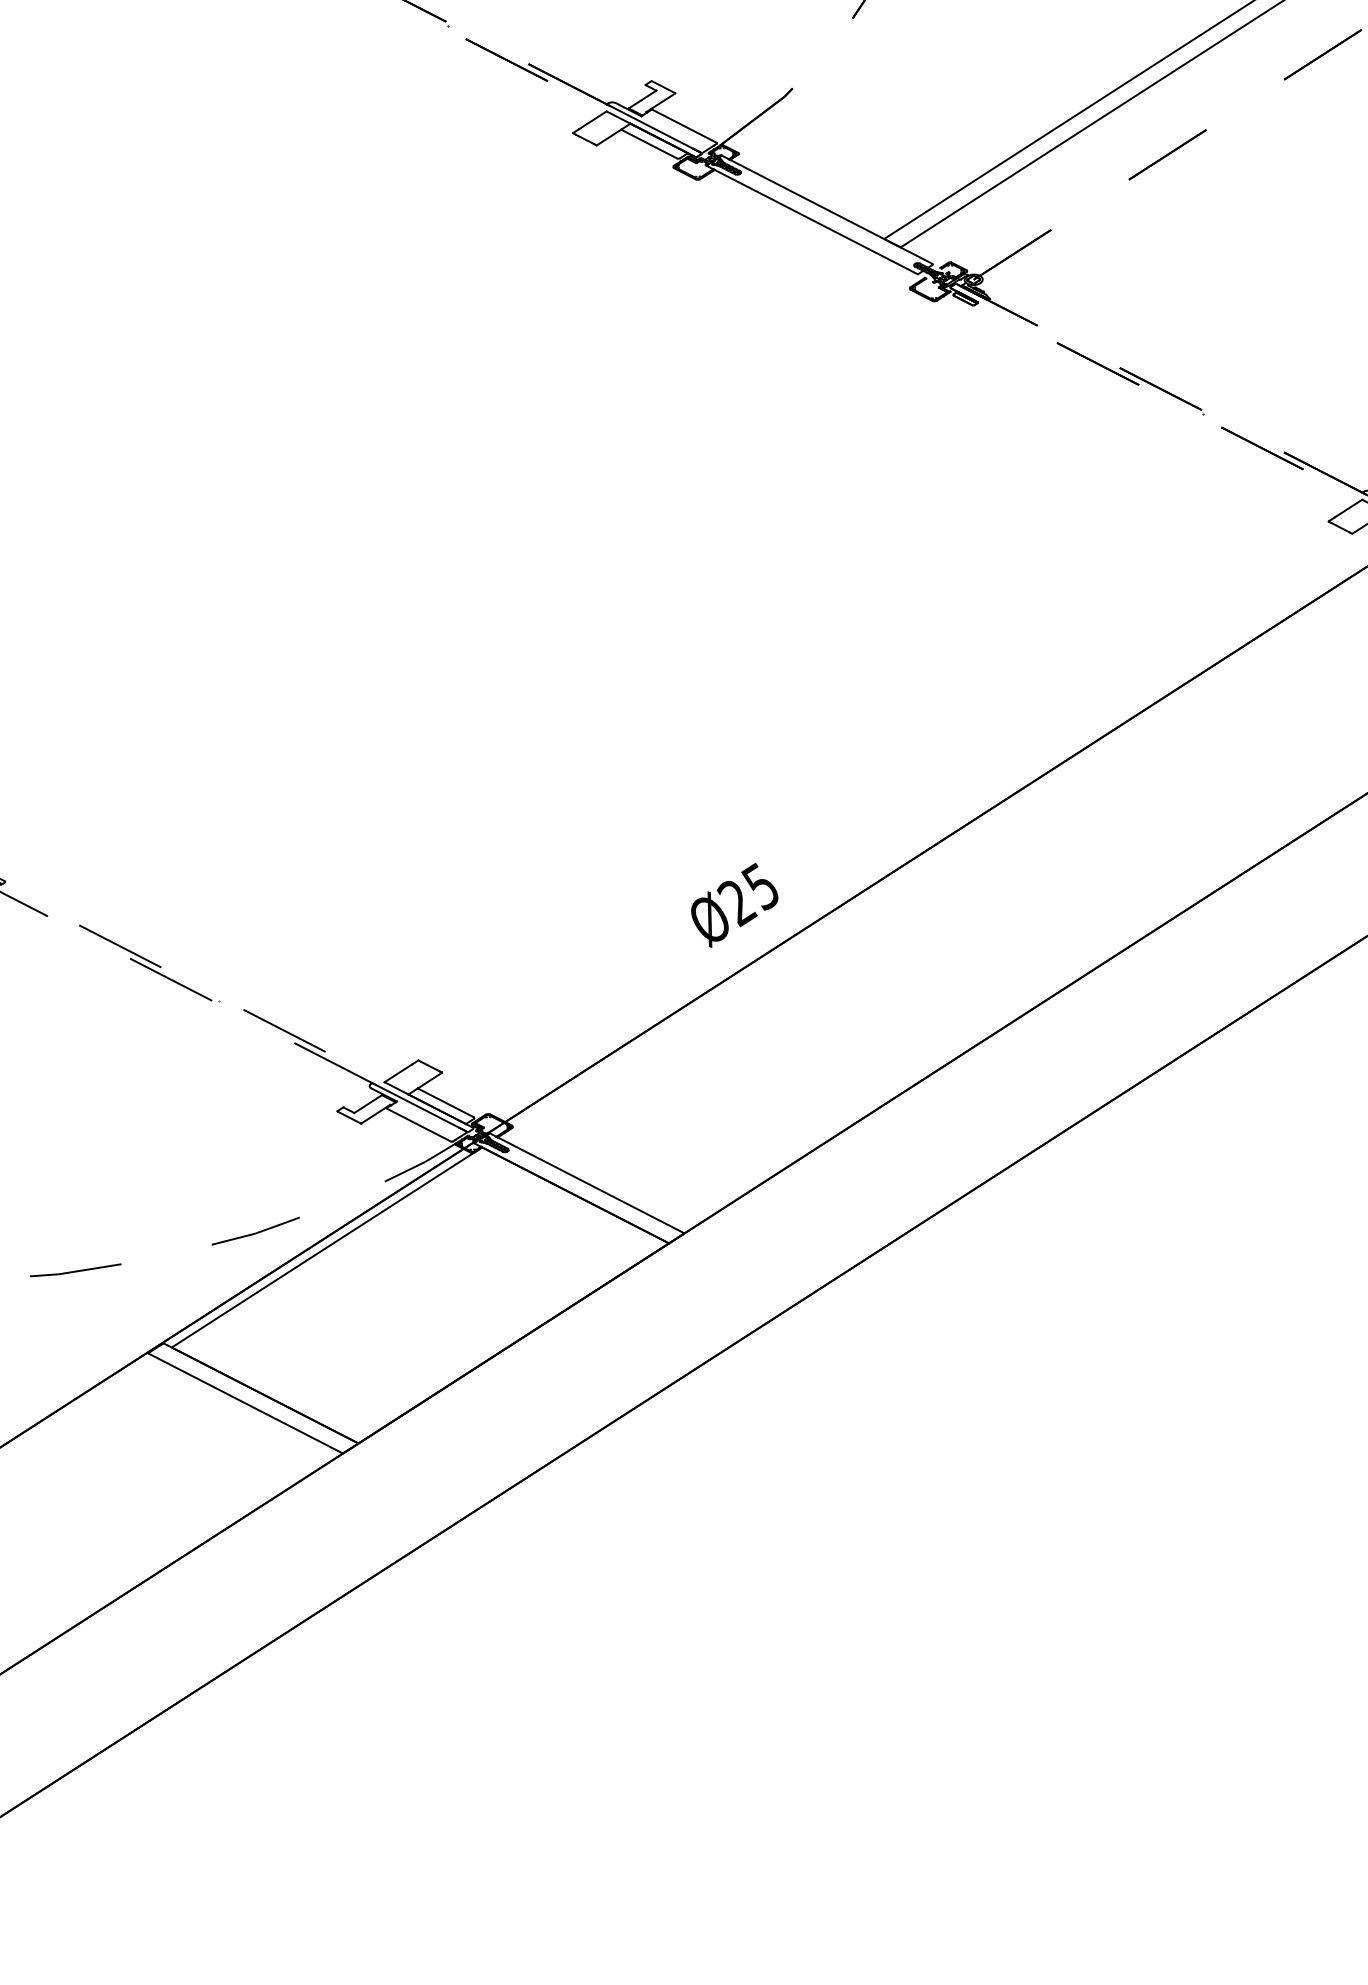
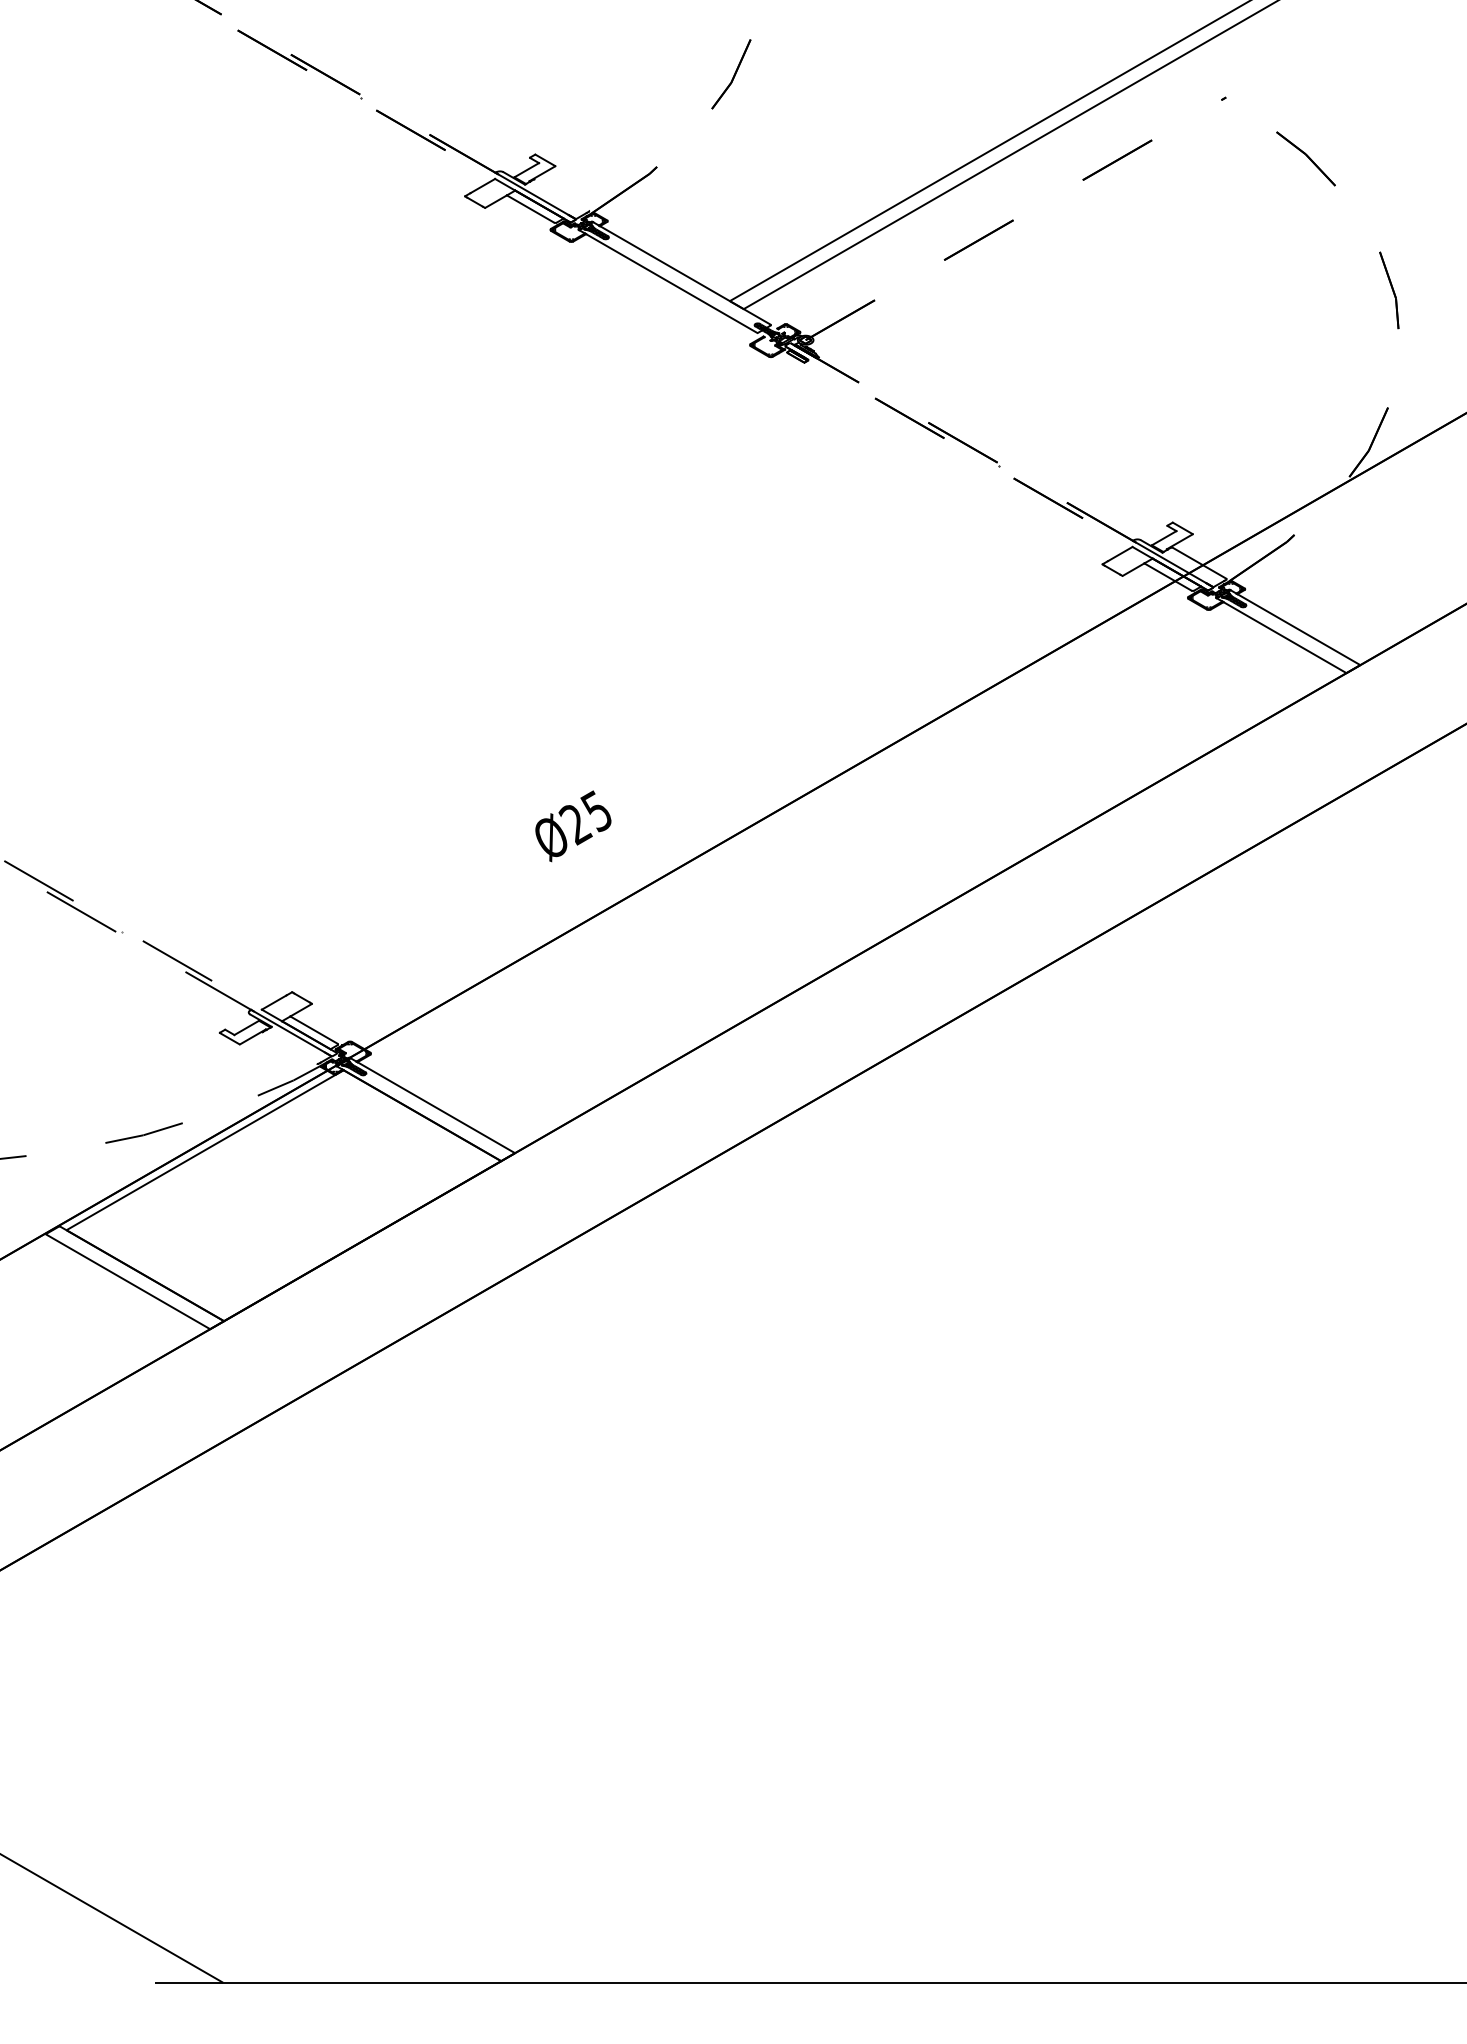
line: (684, 125) -> (561, 194), removed
text: (734, 905) -> (573, 826), moved
line: (418, 1124) -> (289, 1047), removed

